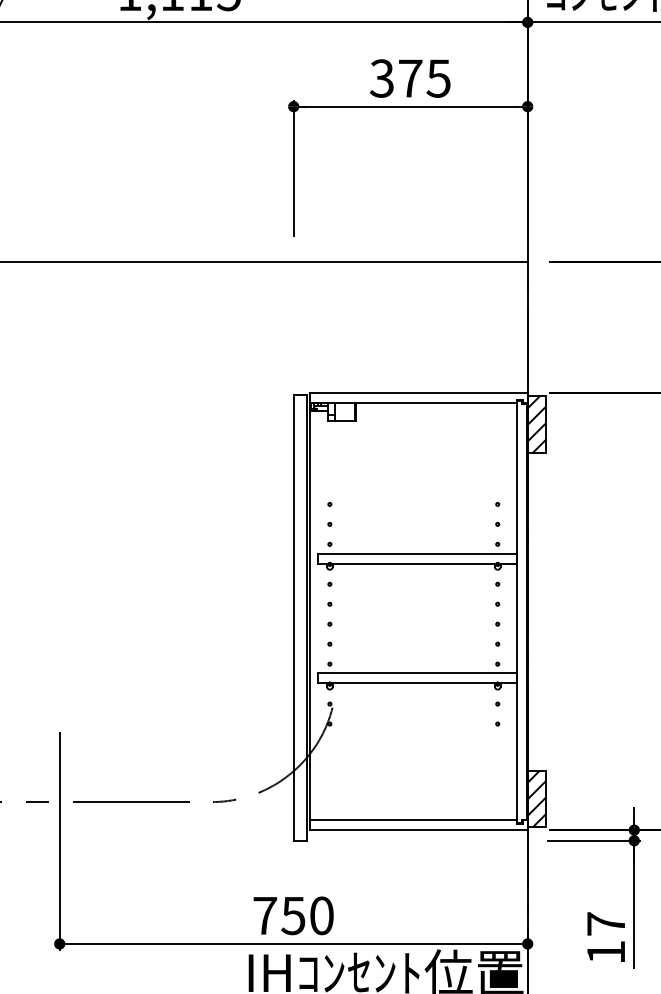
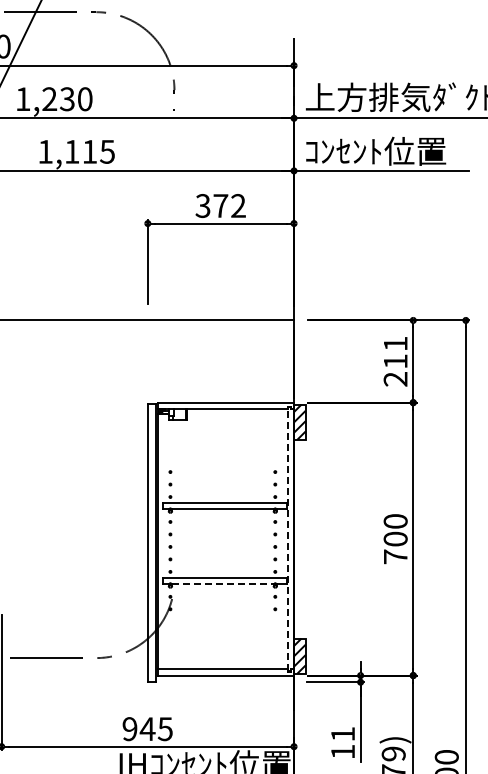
text: (438, 79) -> (238, 206), 375 -> 372
line: (517, 612) -> (287, 539), solid -> dashed
line: (413, 682) -> (222, 583), solid -> dashed
text: (293, 916) -> (147, 729), 750 -> 945
text: (605, 922) -> (342, 733), 17 -> 11

